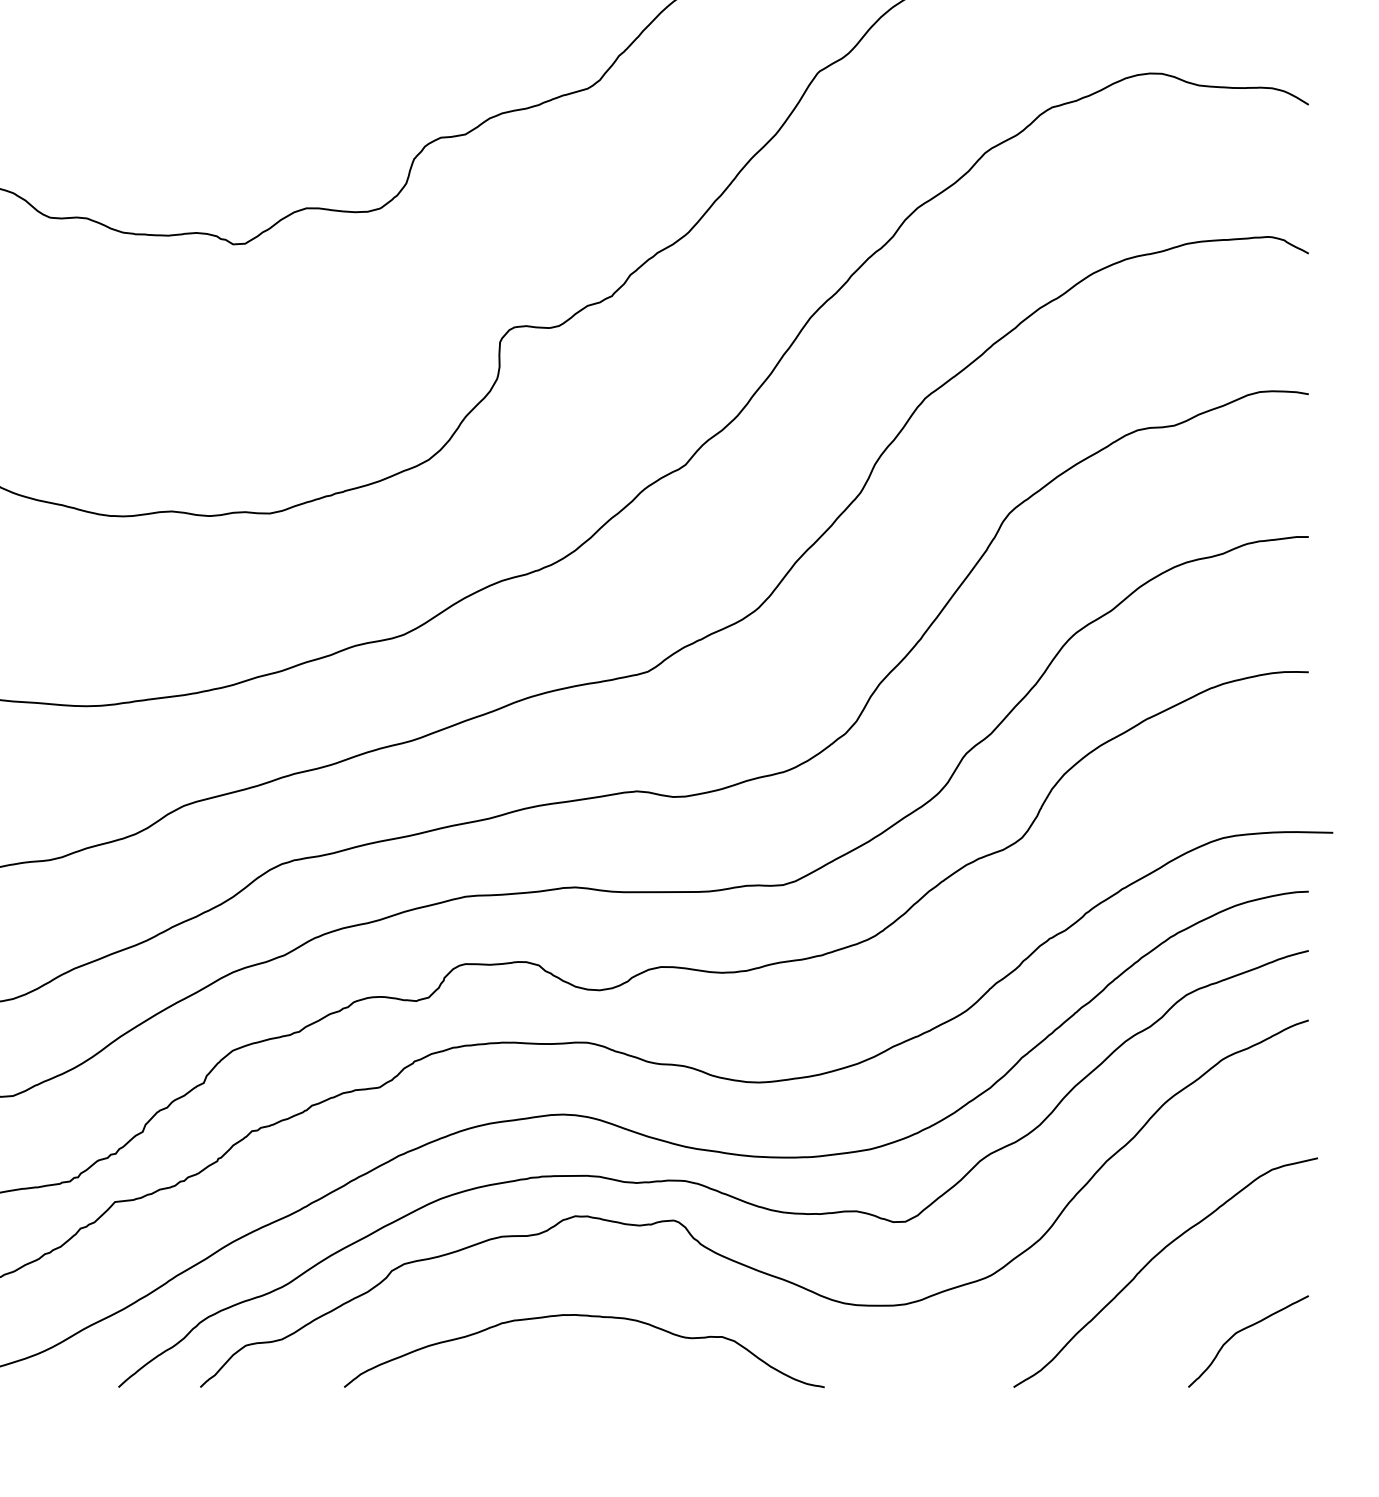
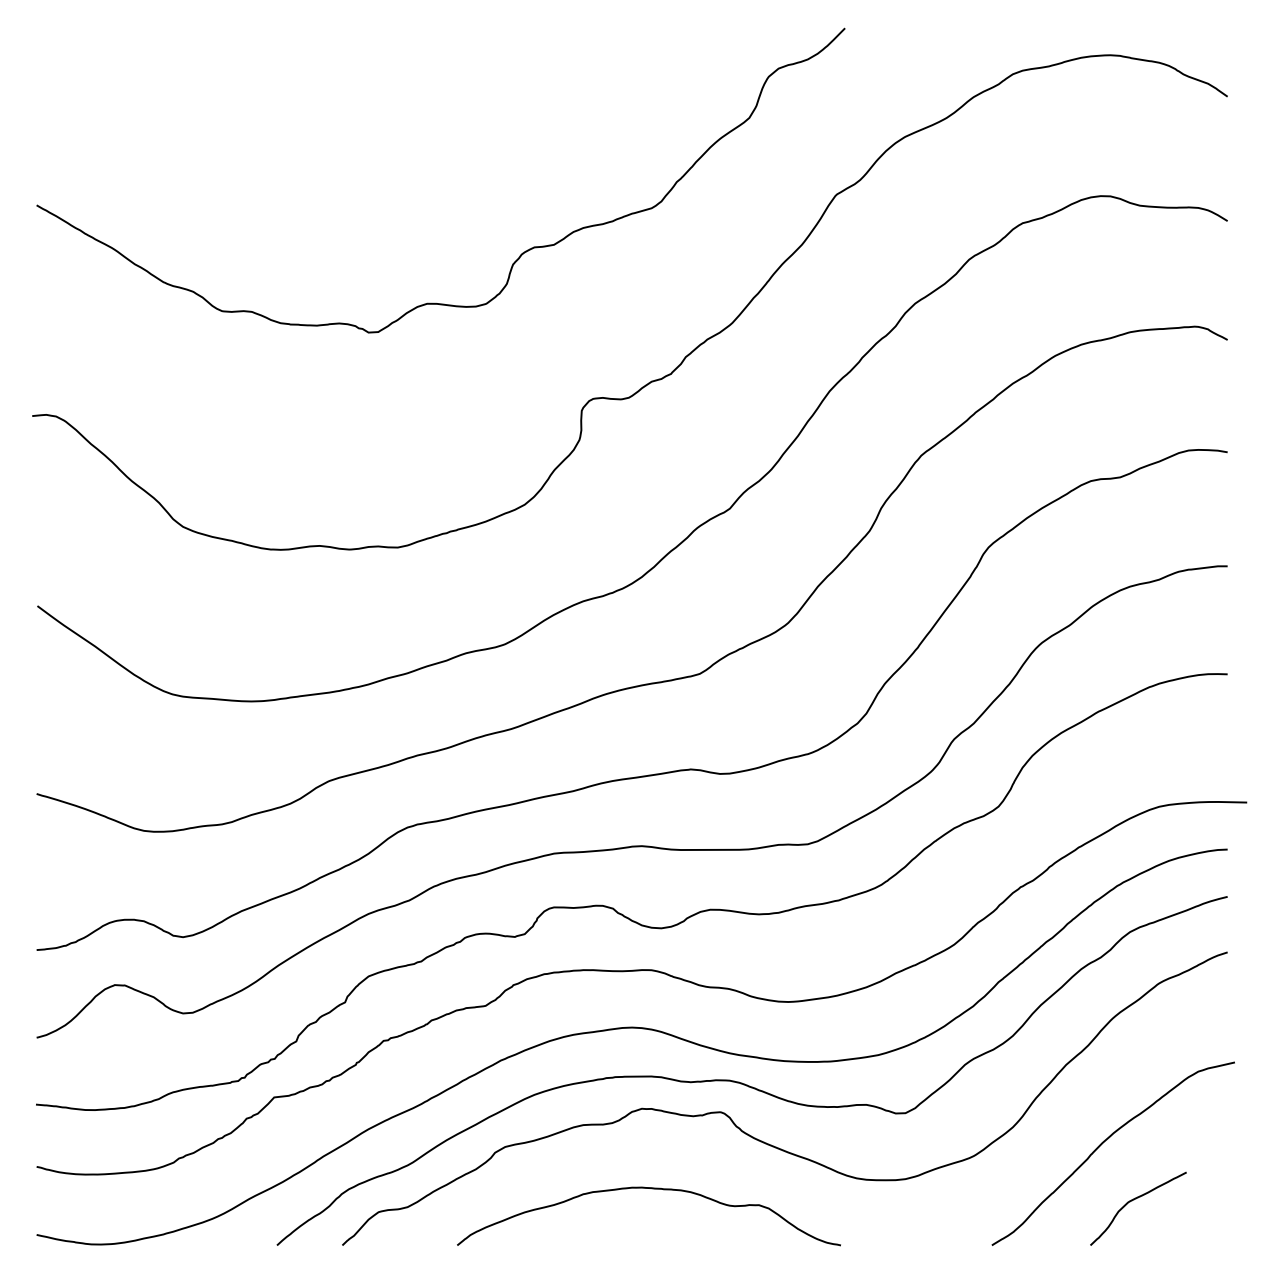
curve: (1243, 1331) -> (1134, 1200), moved

